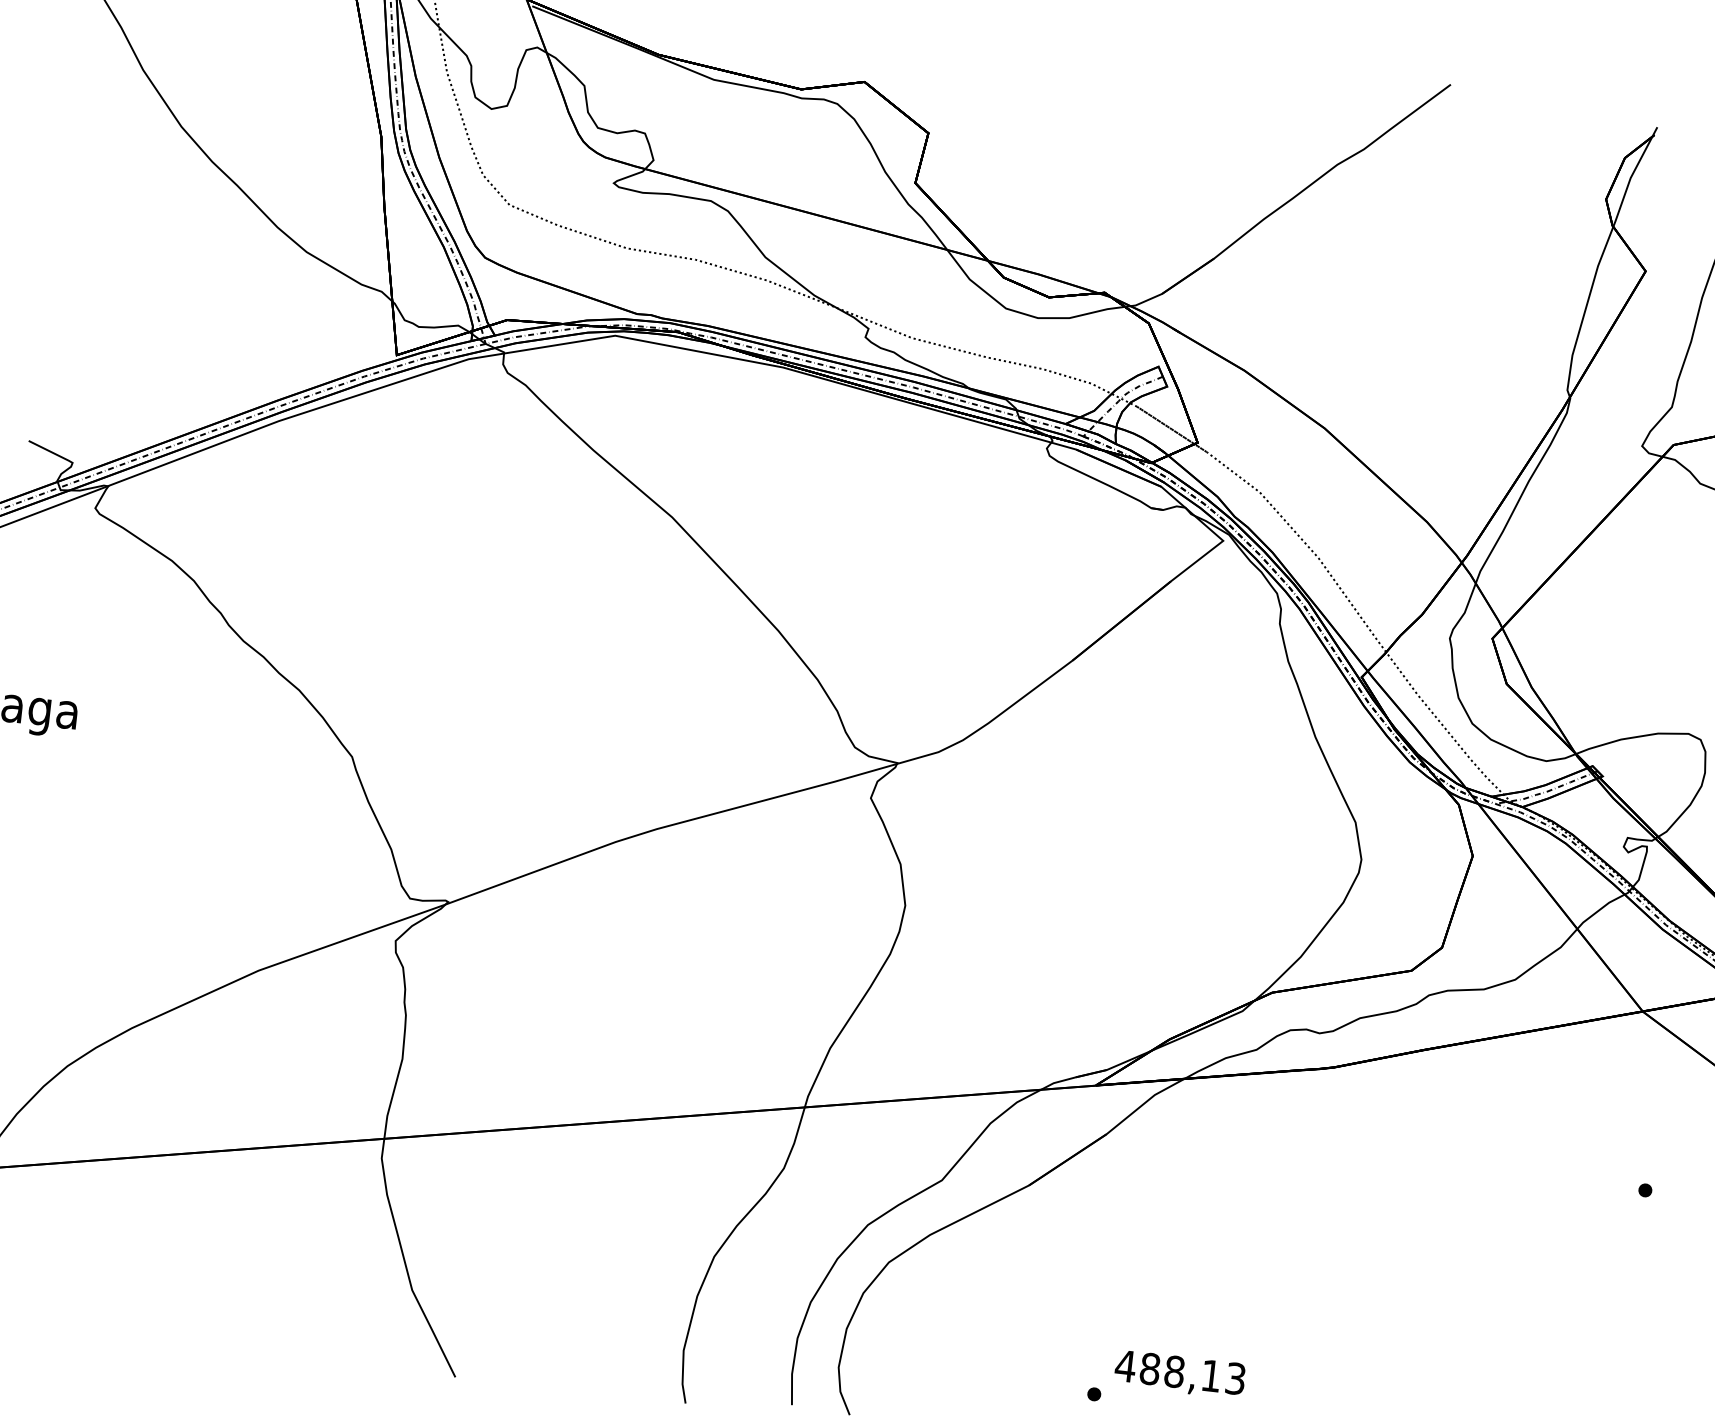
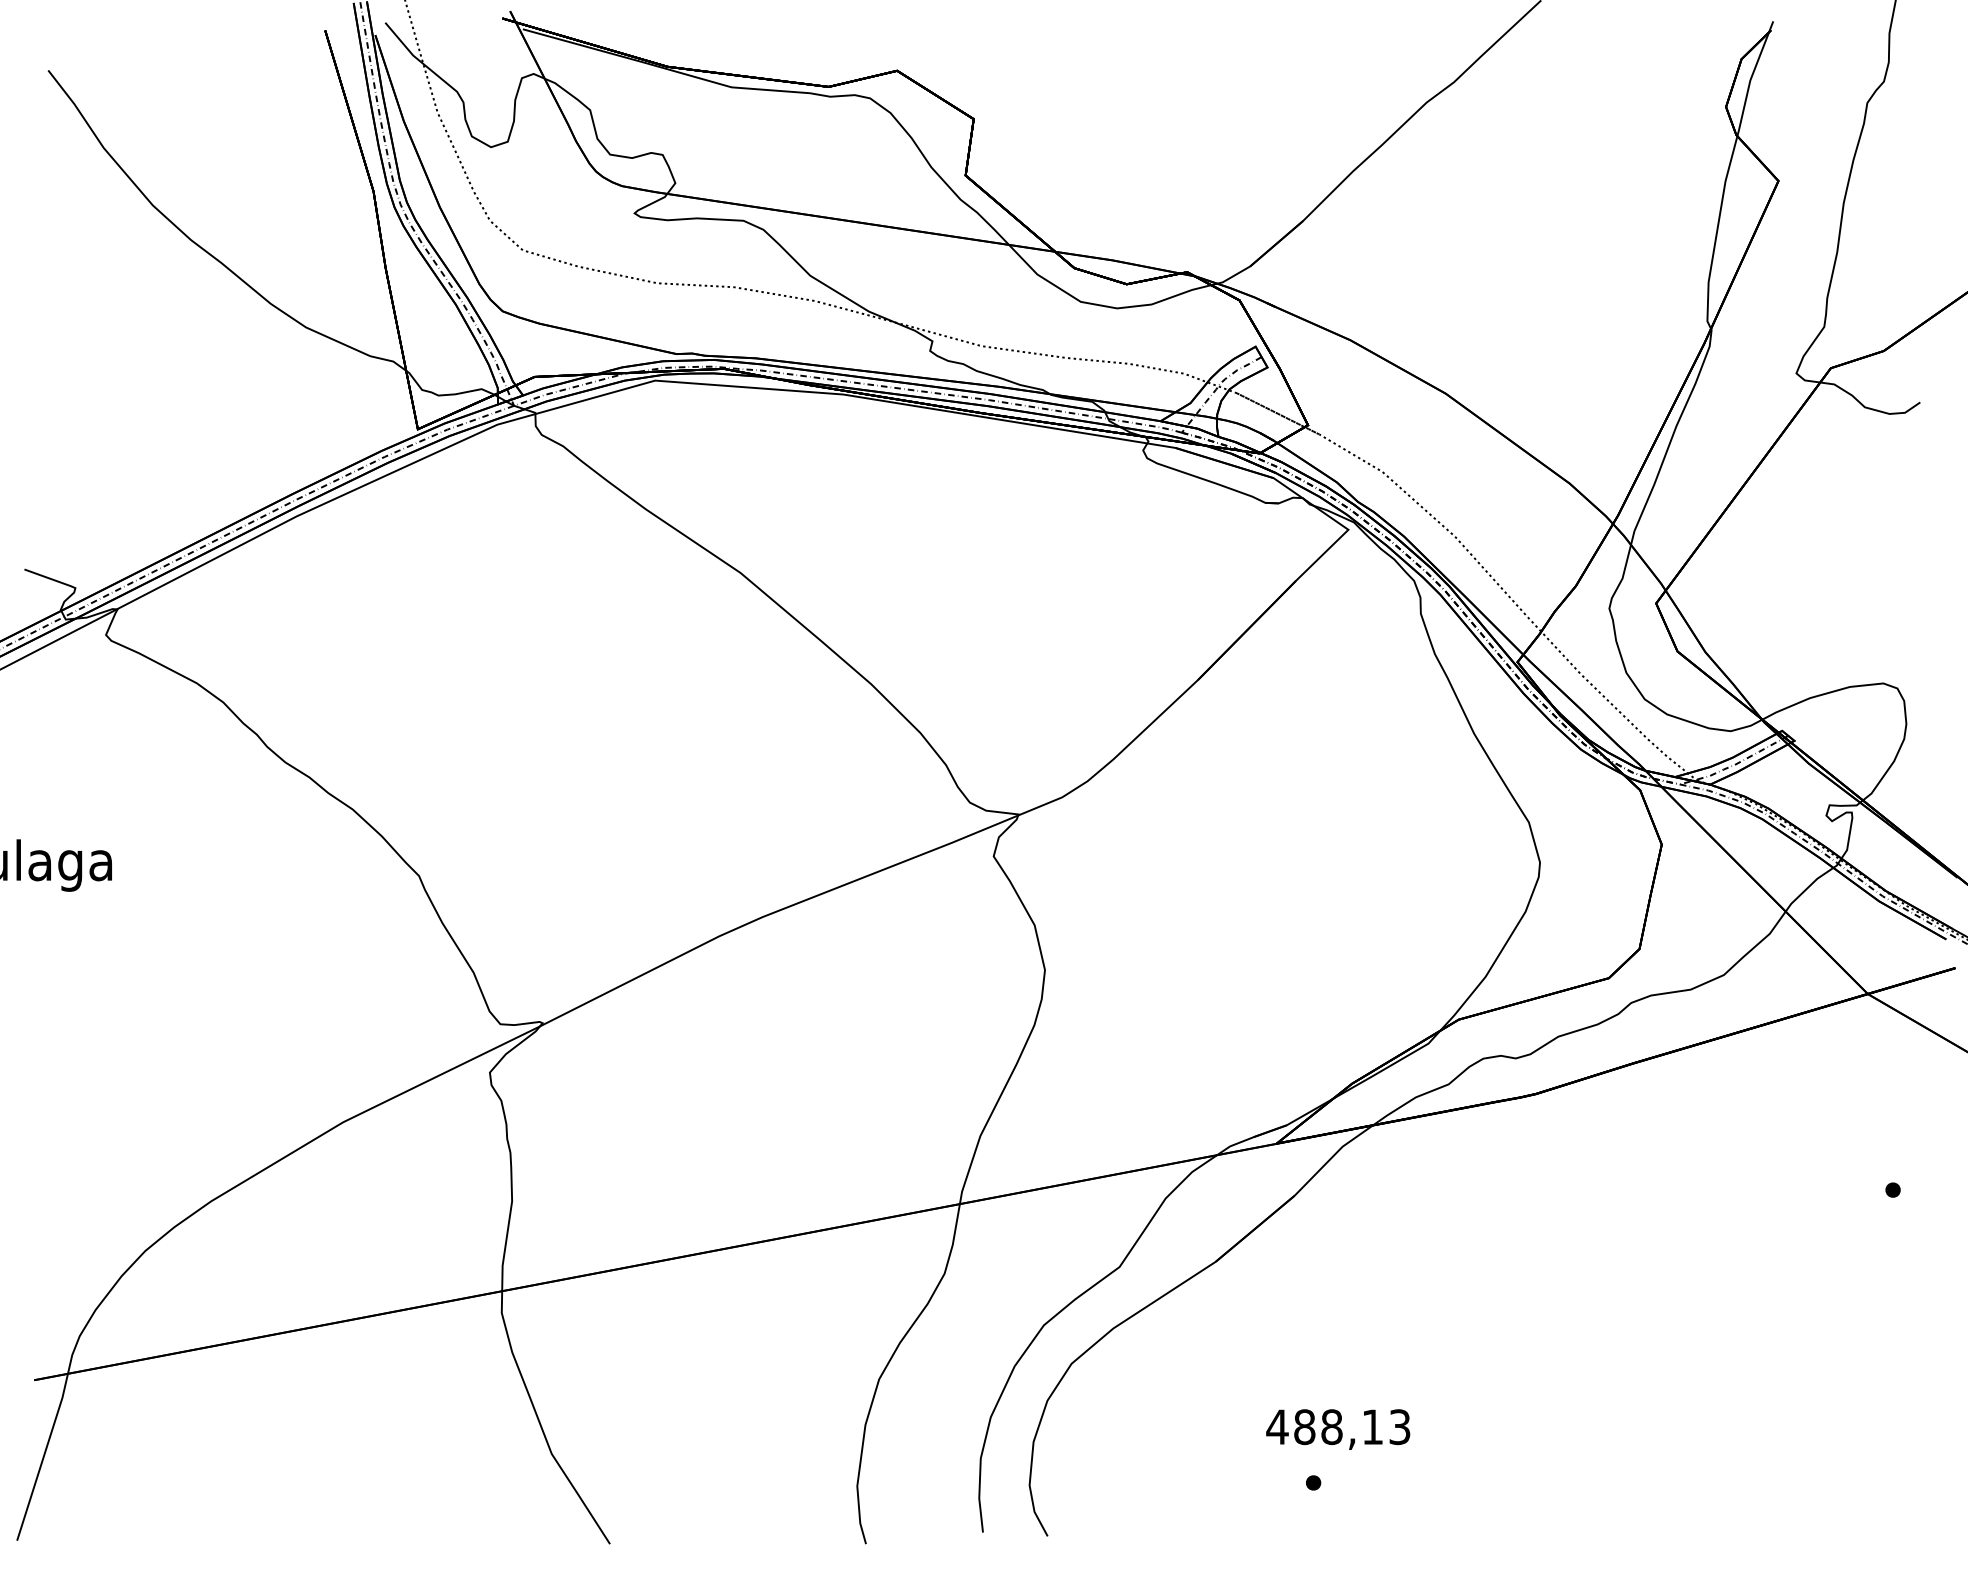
text: (1180, 1374) -> (1338, 1429), moved

